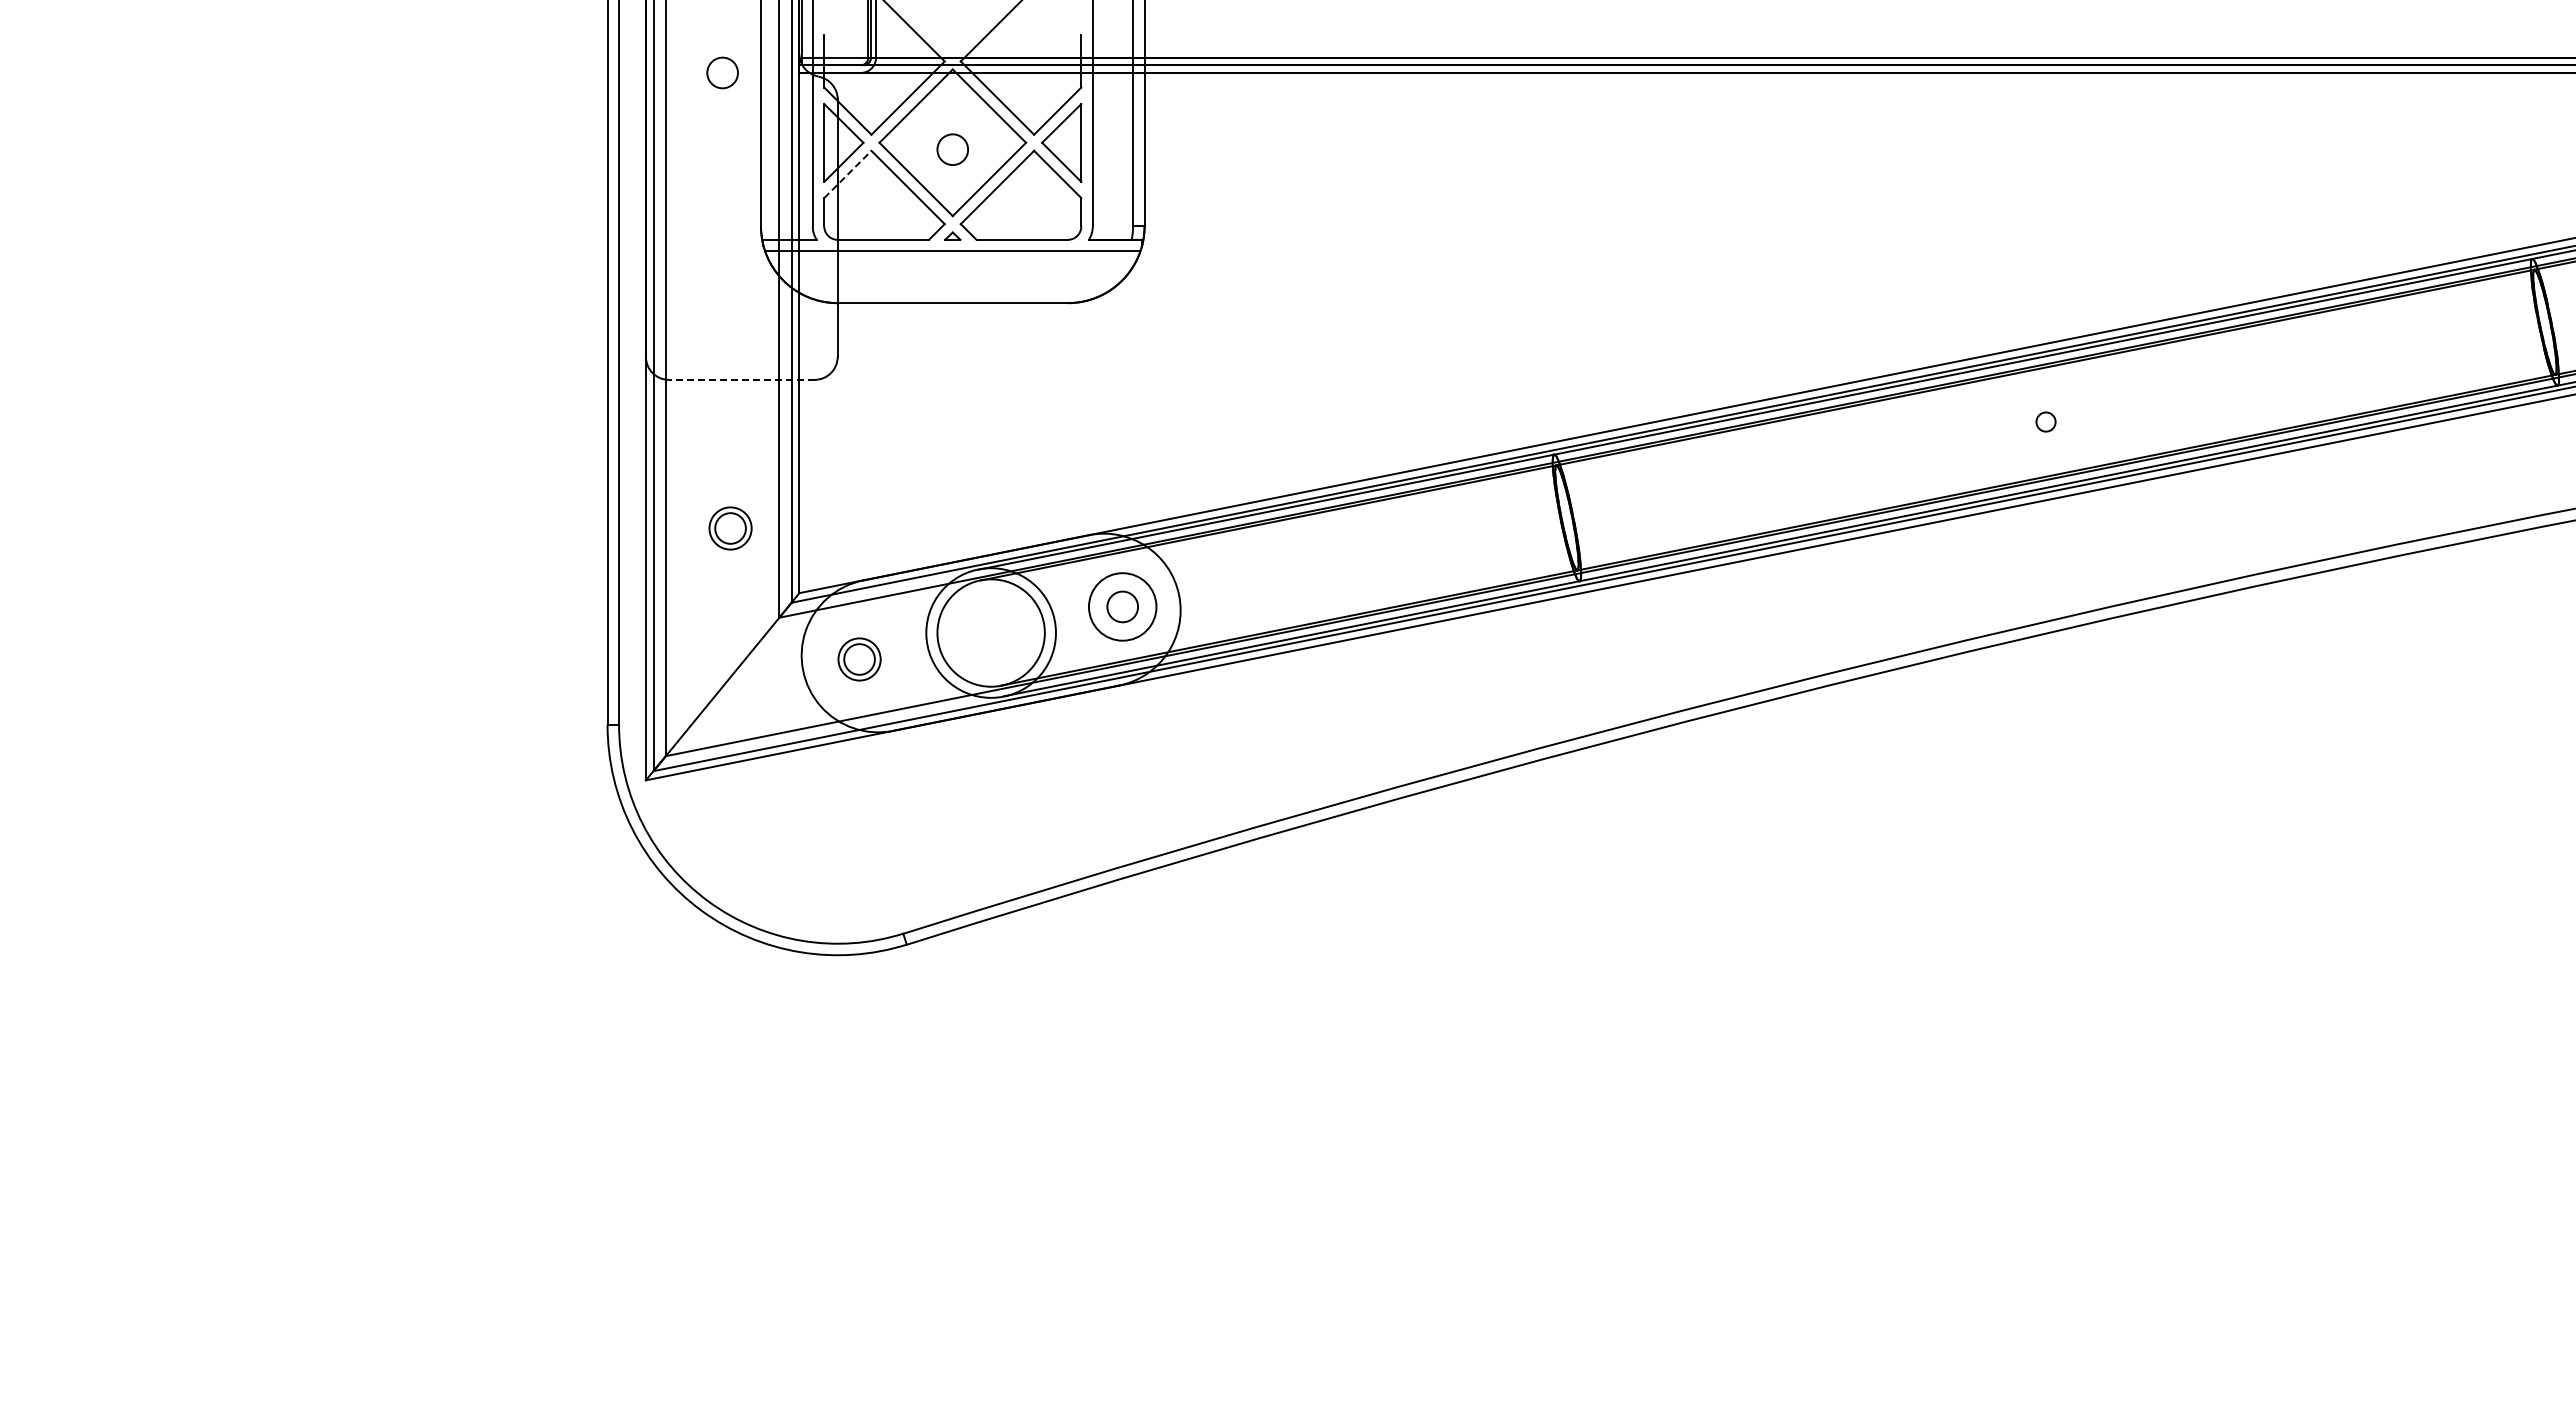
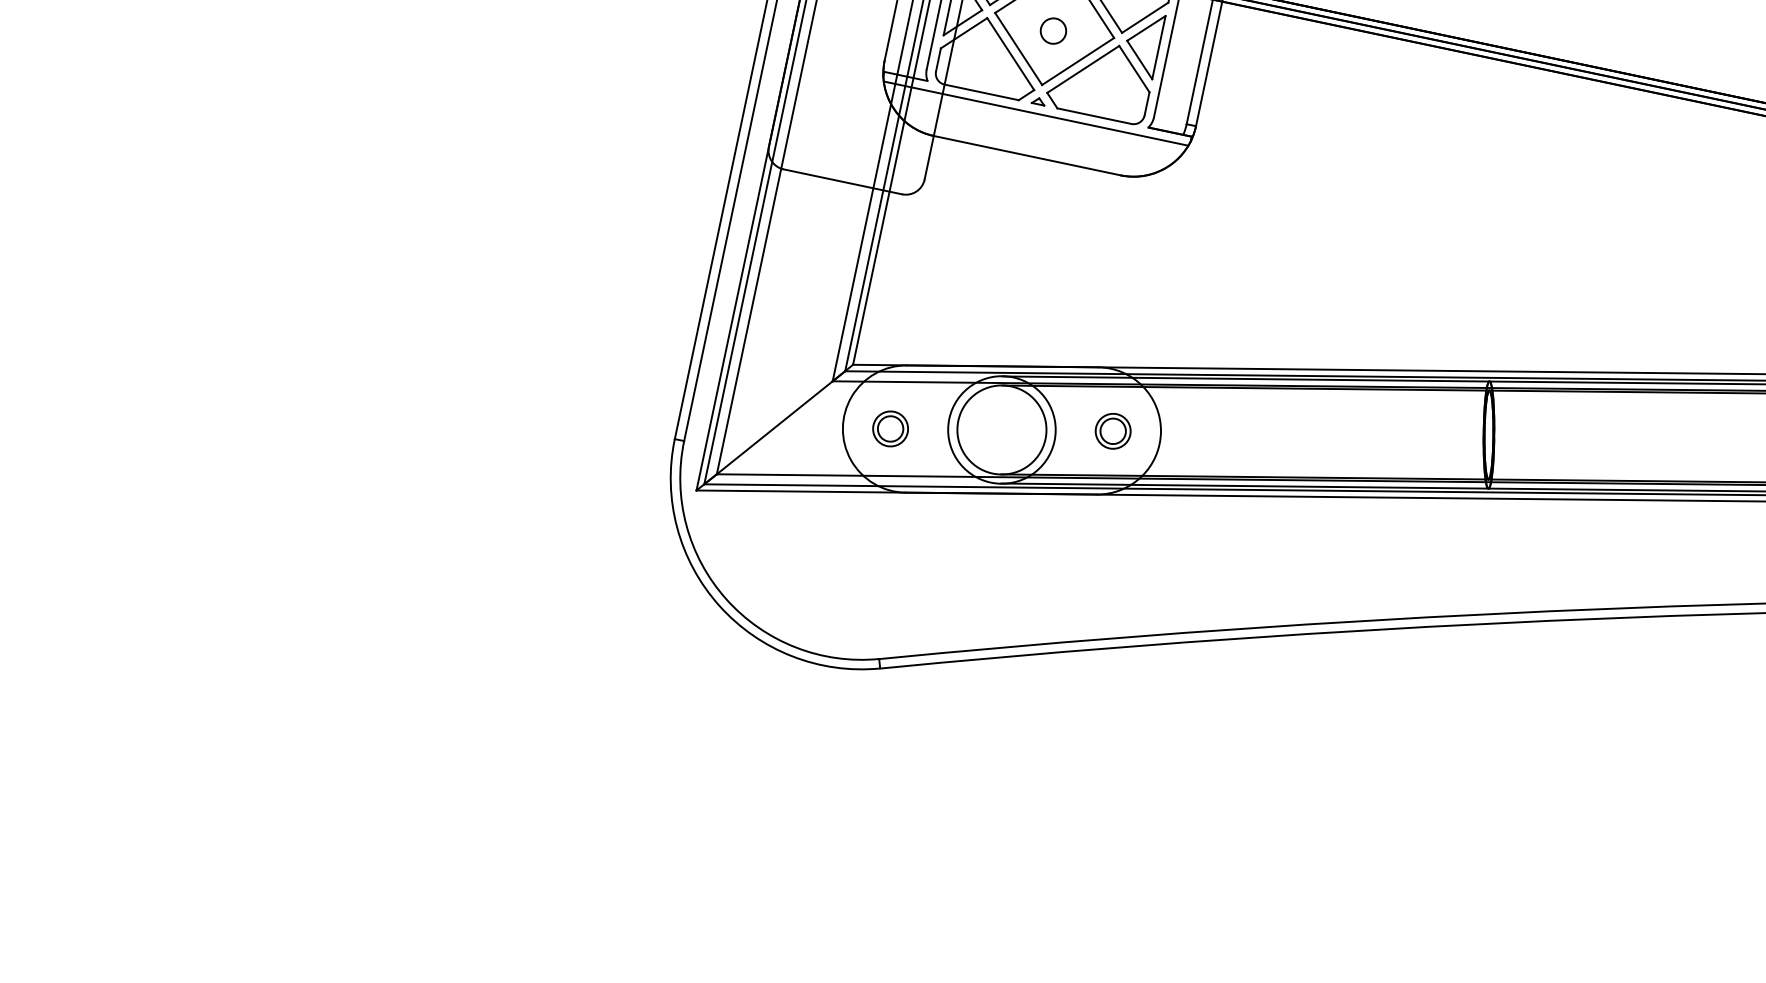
line: (848, 174) -> (964, 33), dashed -> solid
line: (741, 379) -> (842, 181), dashed -> solid
part: (730, 528) -> (808, 300), removed
circle: (1122, 606) -> (1113, 430), size x0.62

